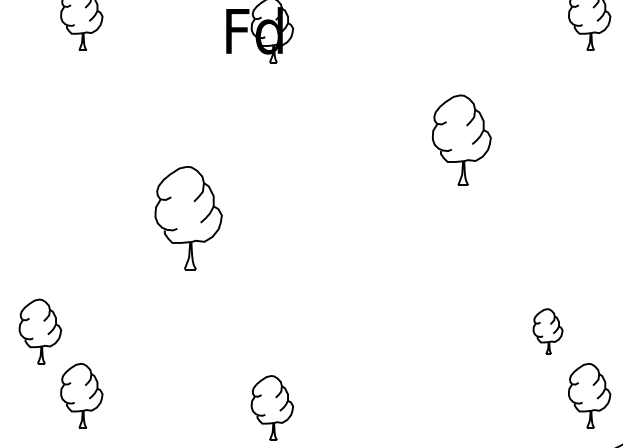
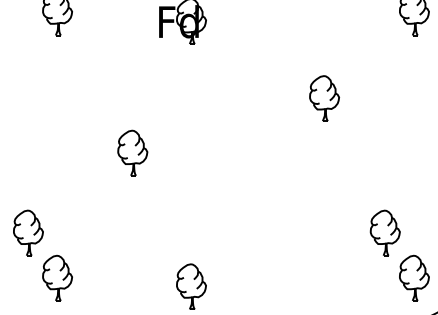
part: (461, 140) -> (324, 98), size x0.71
part: (188, 216) -> (132, 152), size x0.62
part: (547, 330) -> (384, 232), size x1.43

